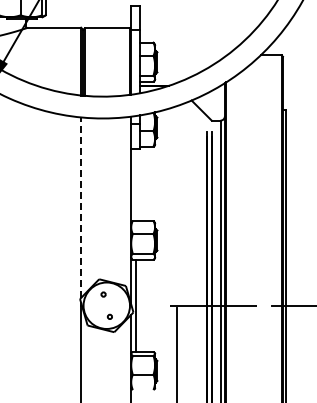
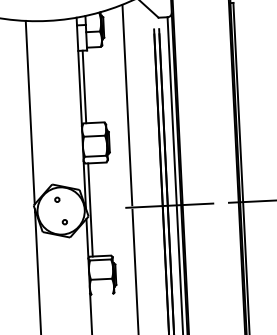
line: (135, 184) -> (84, 86), added
line: (176, 204) -> (126, 104), added
line: (81, 207) -> (30, 112), dashed -> solid

